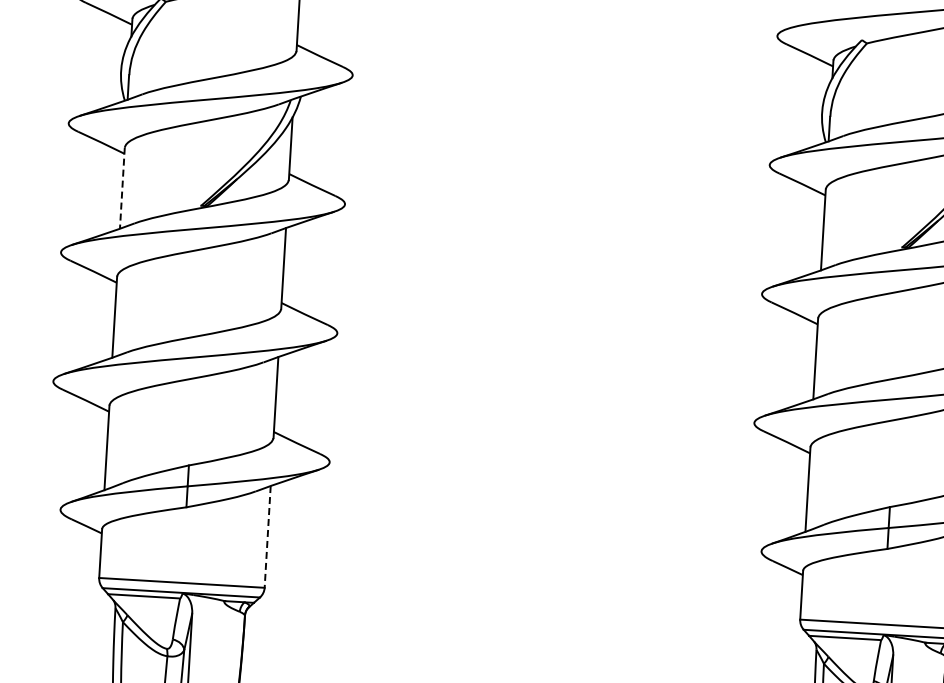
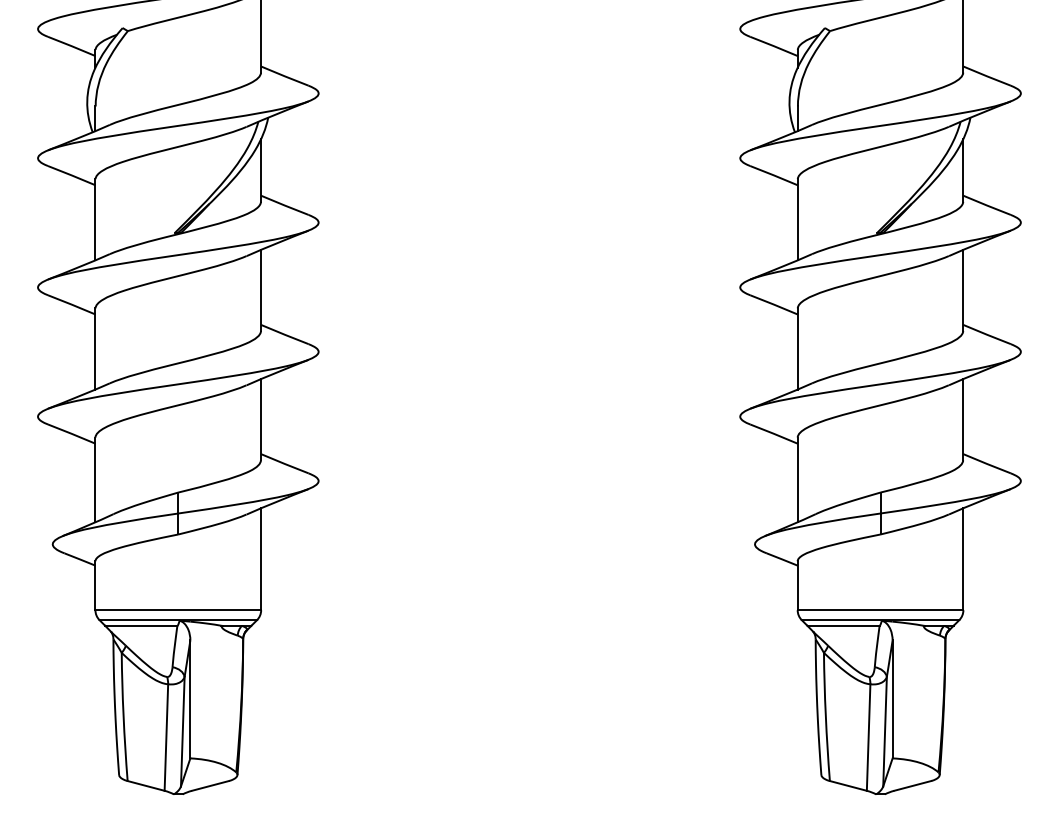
line: (122, 187) -> (95, 219), dashed -> solid
line: (268, 537) -> (261, 559), dashed -> solid

